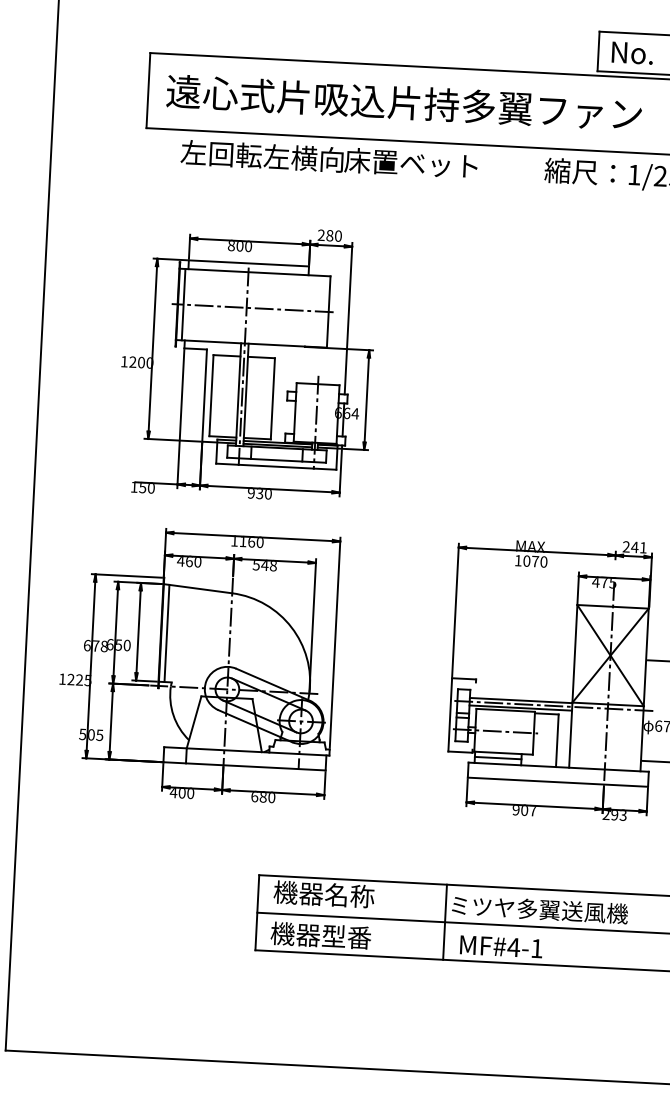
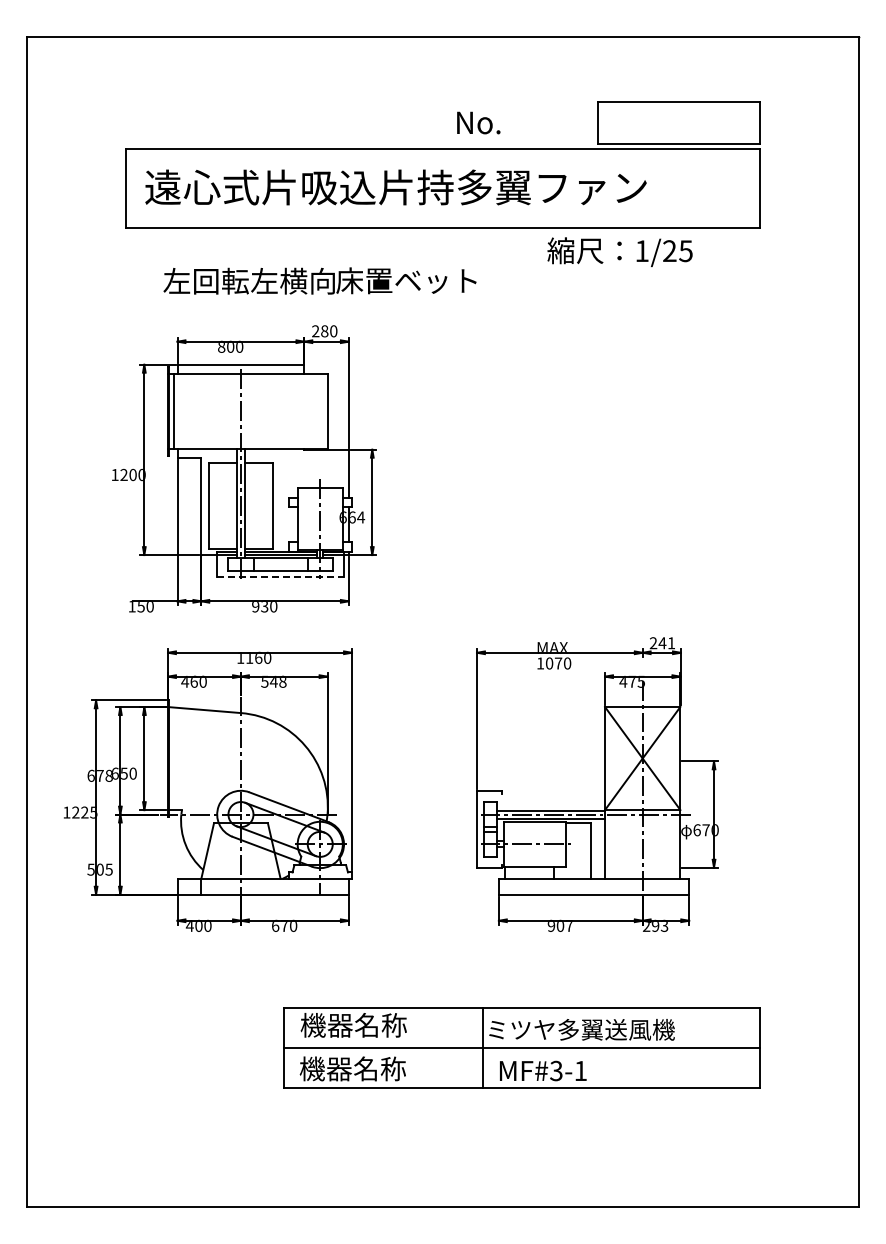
text: (632, 52) -> (478, 122), moved
text: (328, 158) -> (319, 280), moved
line: (251, 307) -> (246, 411), removed
line: (277, 466) -> (281, 577), solid -> dashed
line: (167, 633) -> (174, 758), removed
line: (497, 758) -> (529, 872), removed
text: (263, 796) -> (284, 925), 680 -> 670
text: (346, 936) -> (379, 1068), 機器型番 -> 機器名称
text: (513, 946) -> (556, 1070), MF#4-1 -> MF#3-1

